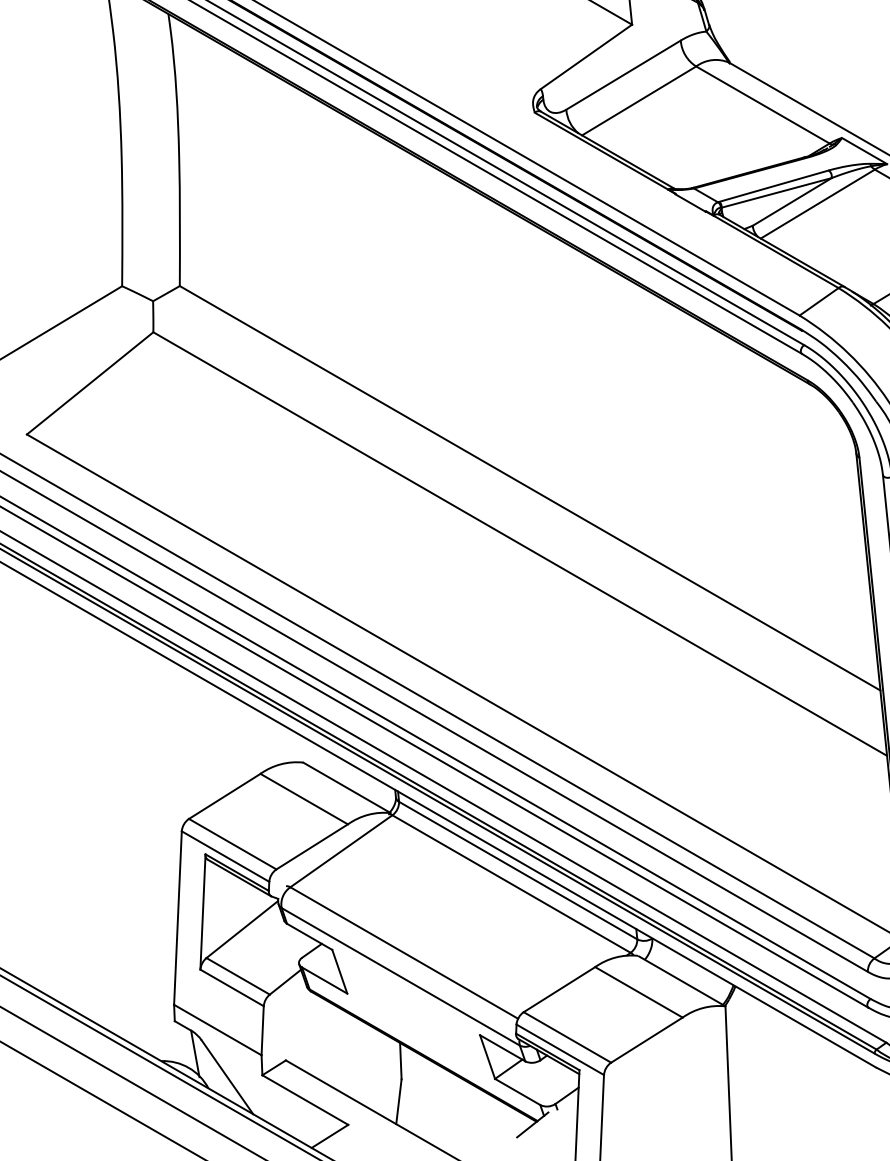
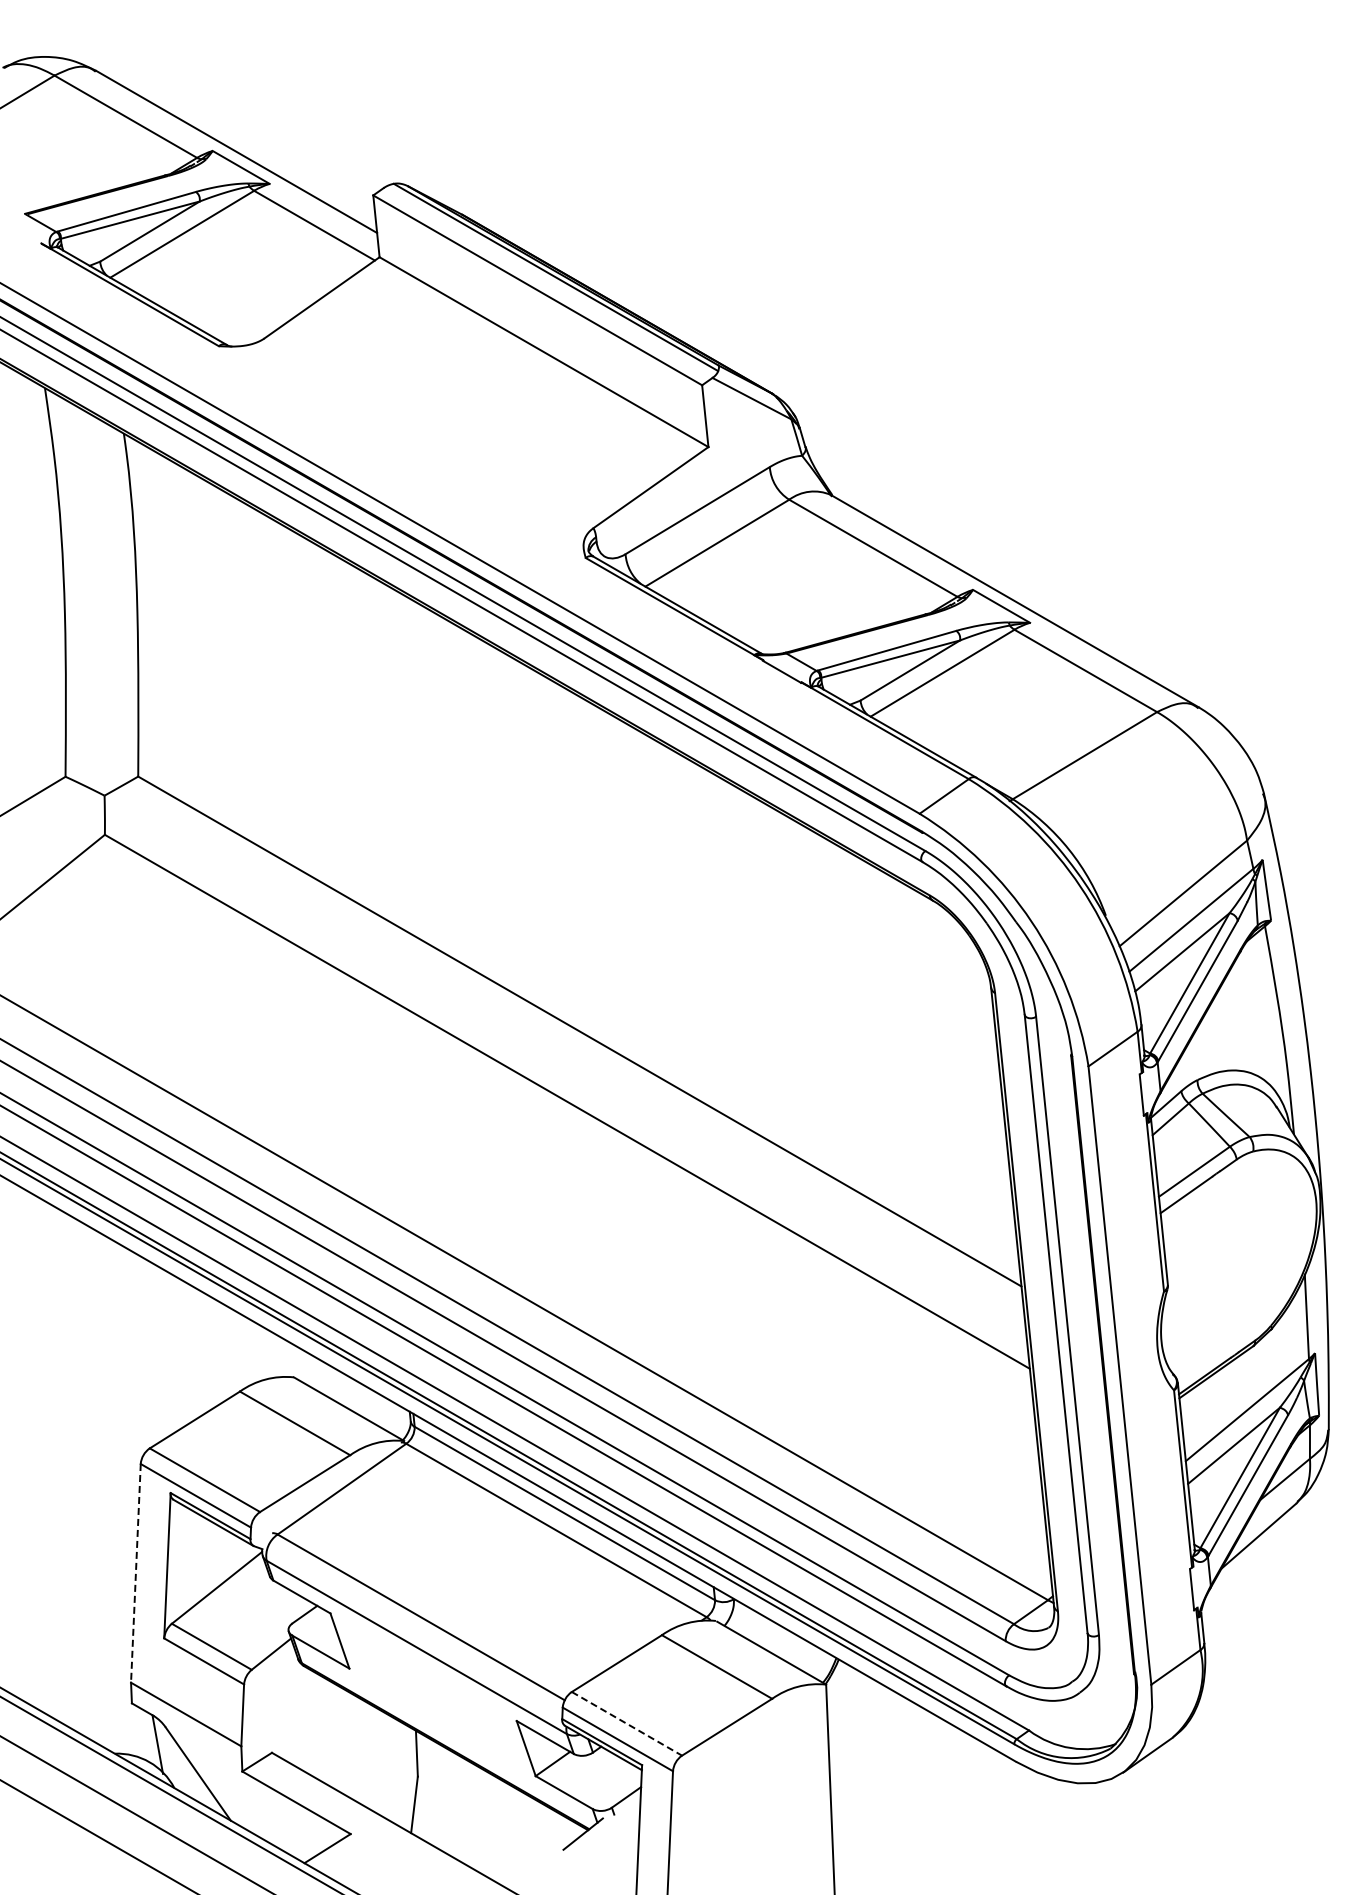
line: (177, 918) -> (135, 1573), solid -> dashed
line: (567, 1037) -> (626, 1723), solid -> dashed

